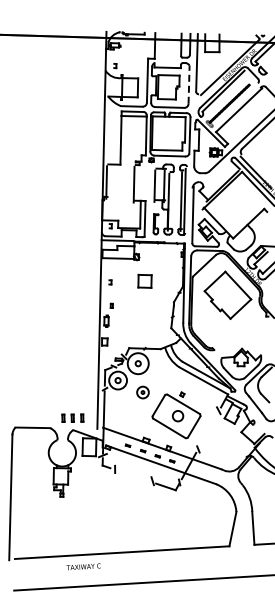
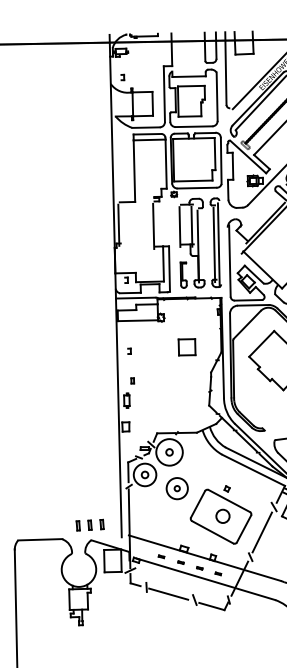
line: (189, 84) -> (217, 96), dashed -> solid
part: (144, 280) -> (186, 346), moved
part: (142, 392) -> (176, 488), size x1.43
line: (208, 430) -> (262, 532), added
line: (132, 475) -> (168, 594), added

